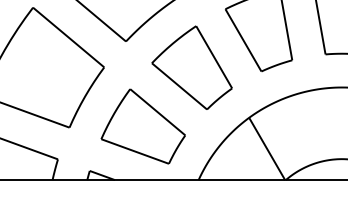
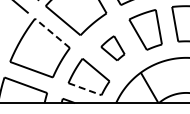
line: (68, 37) -> (52, 33), solid -> dashed
part: (191, 68) -> (112, 48), size x0.6
line: (136, 152) -> (85, 89), solid -> dashed

